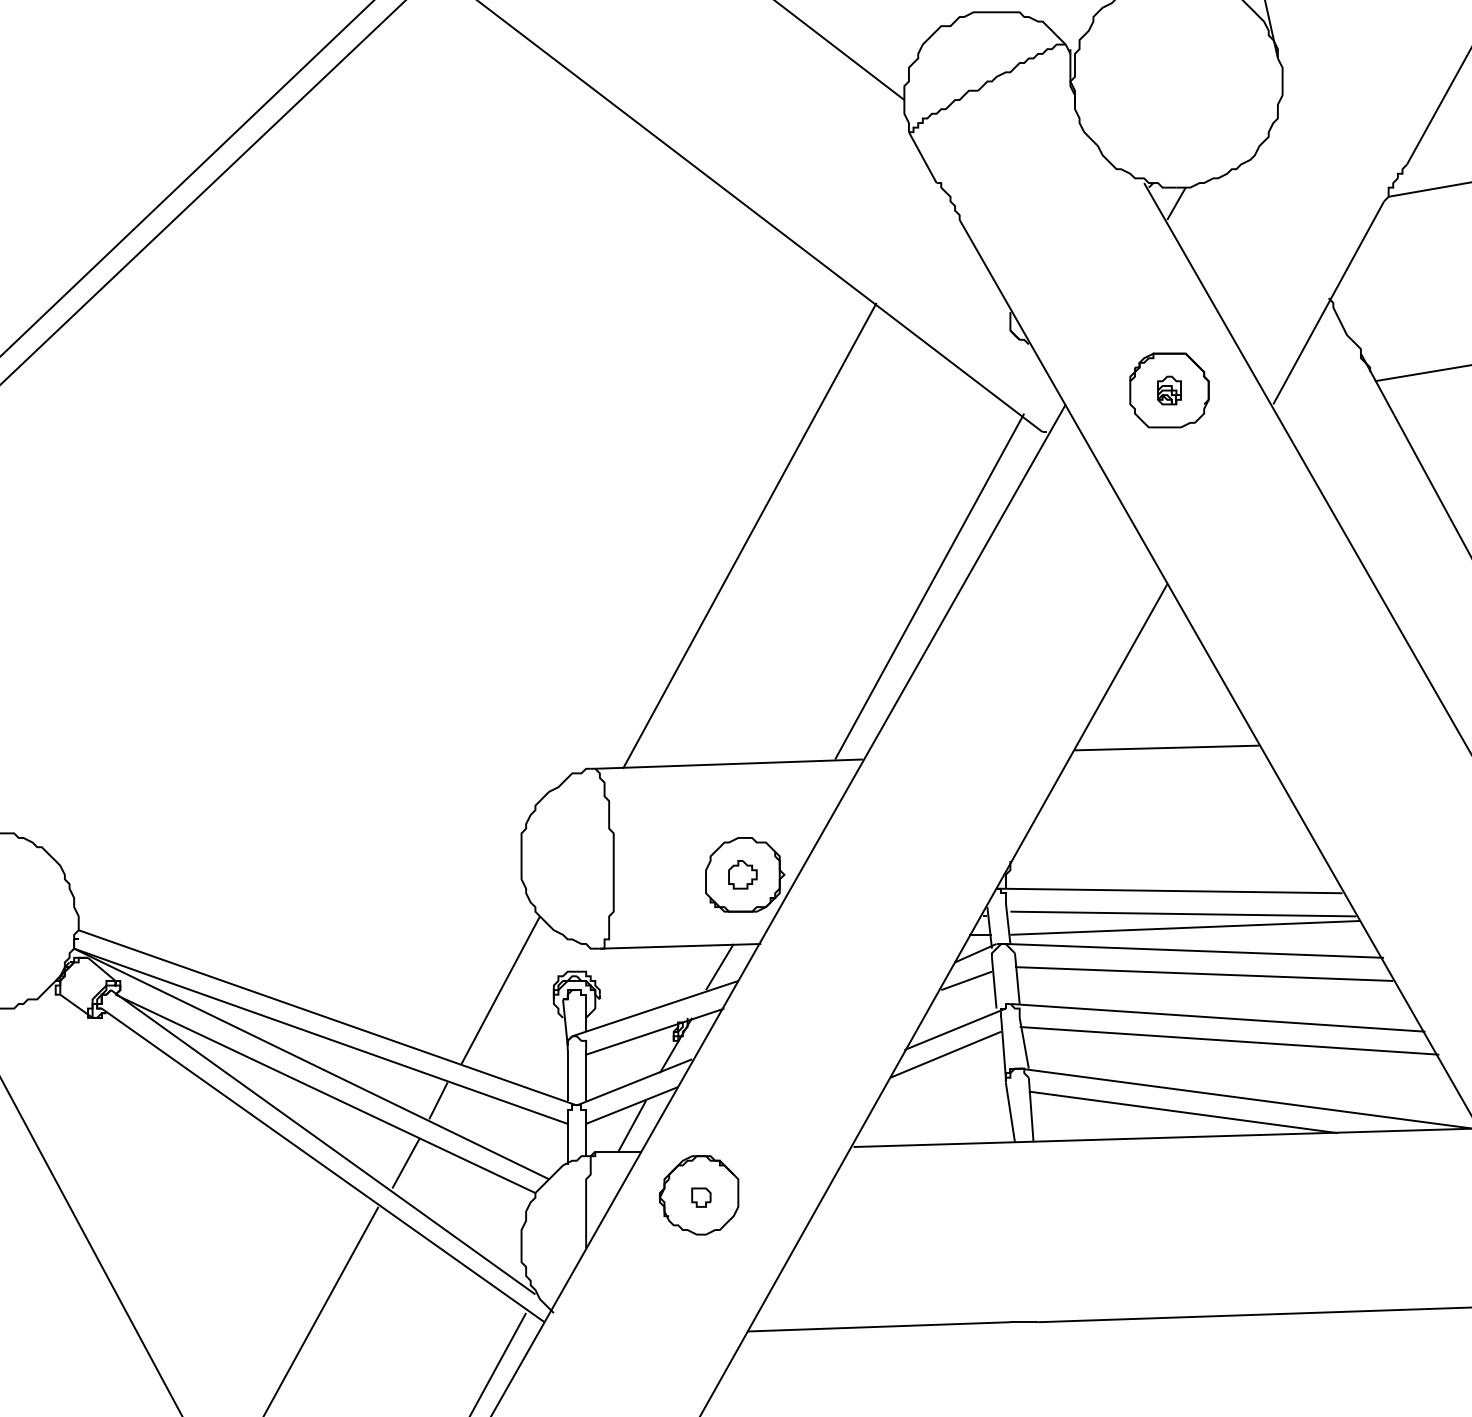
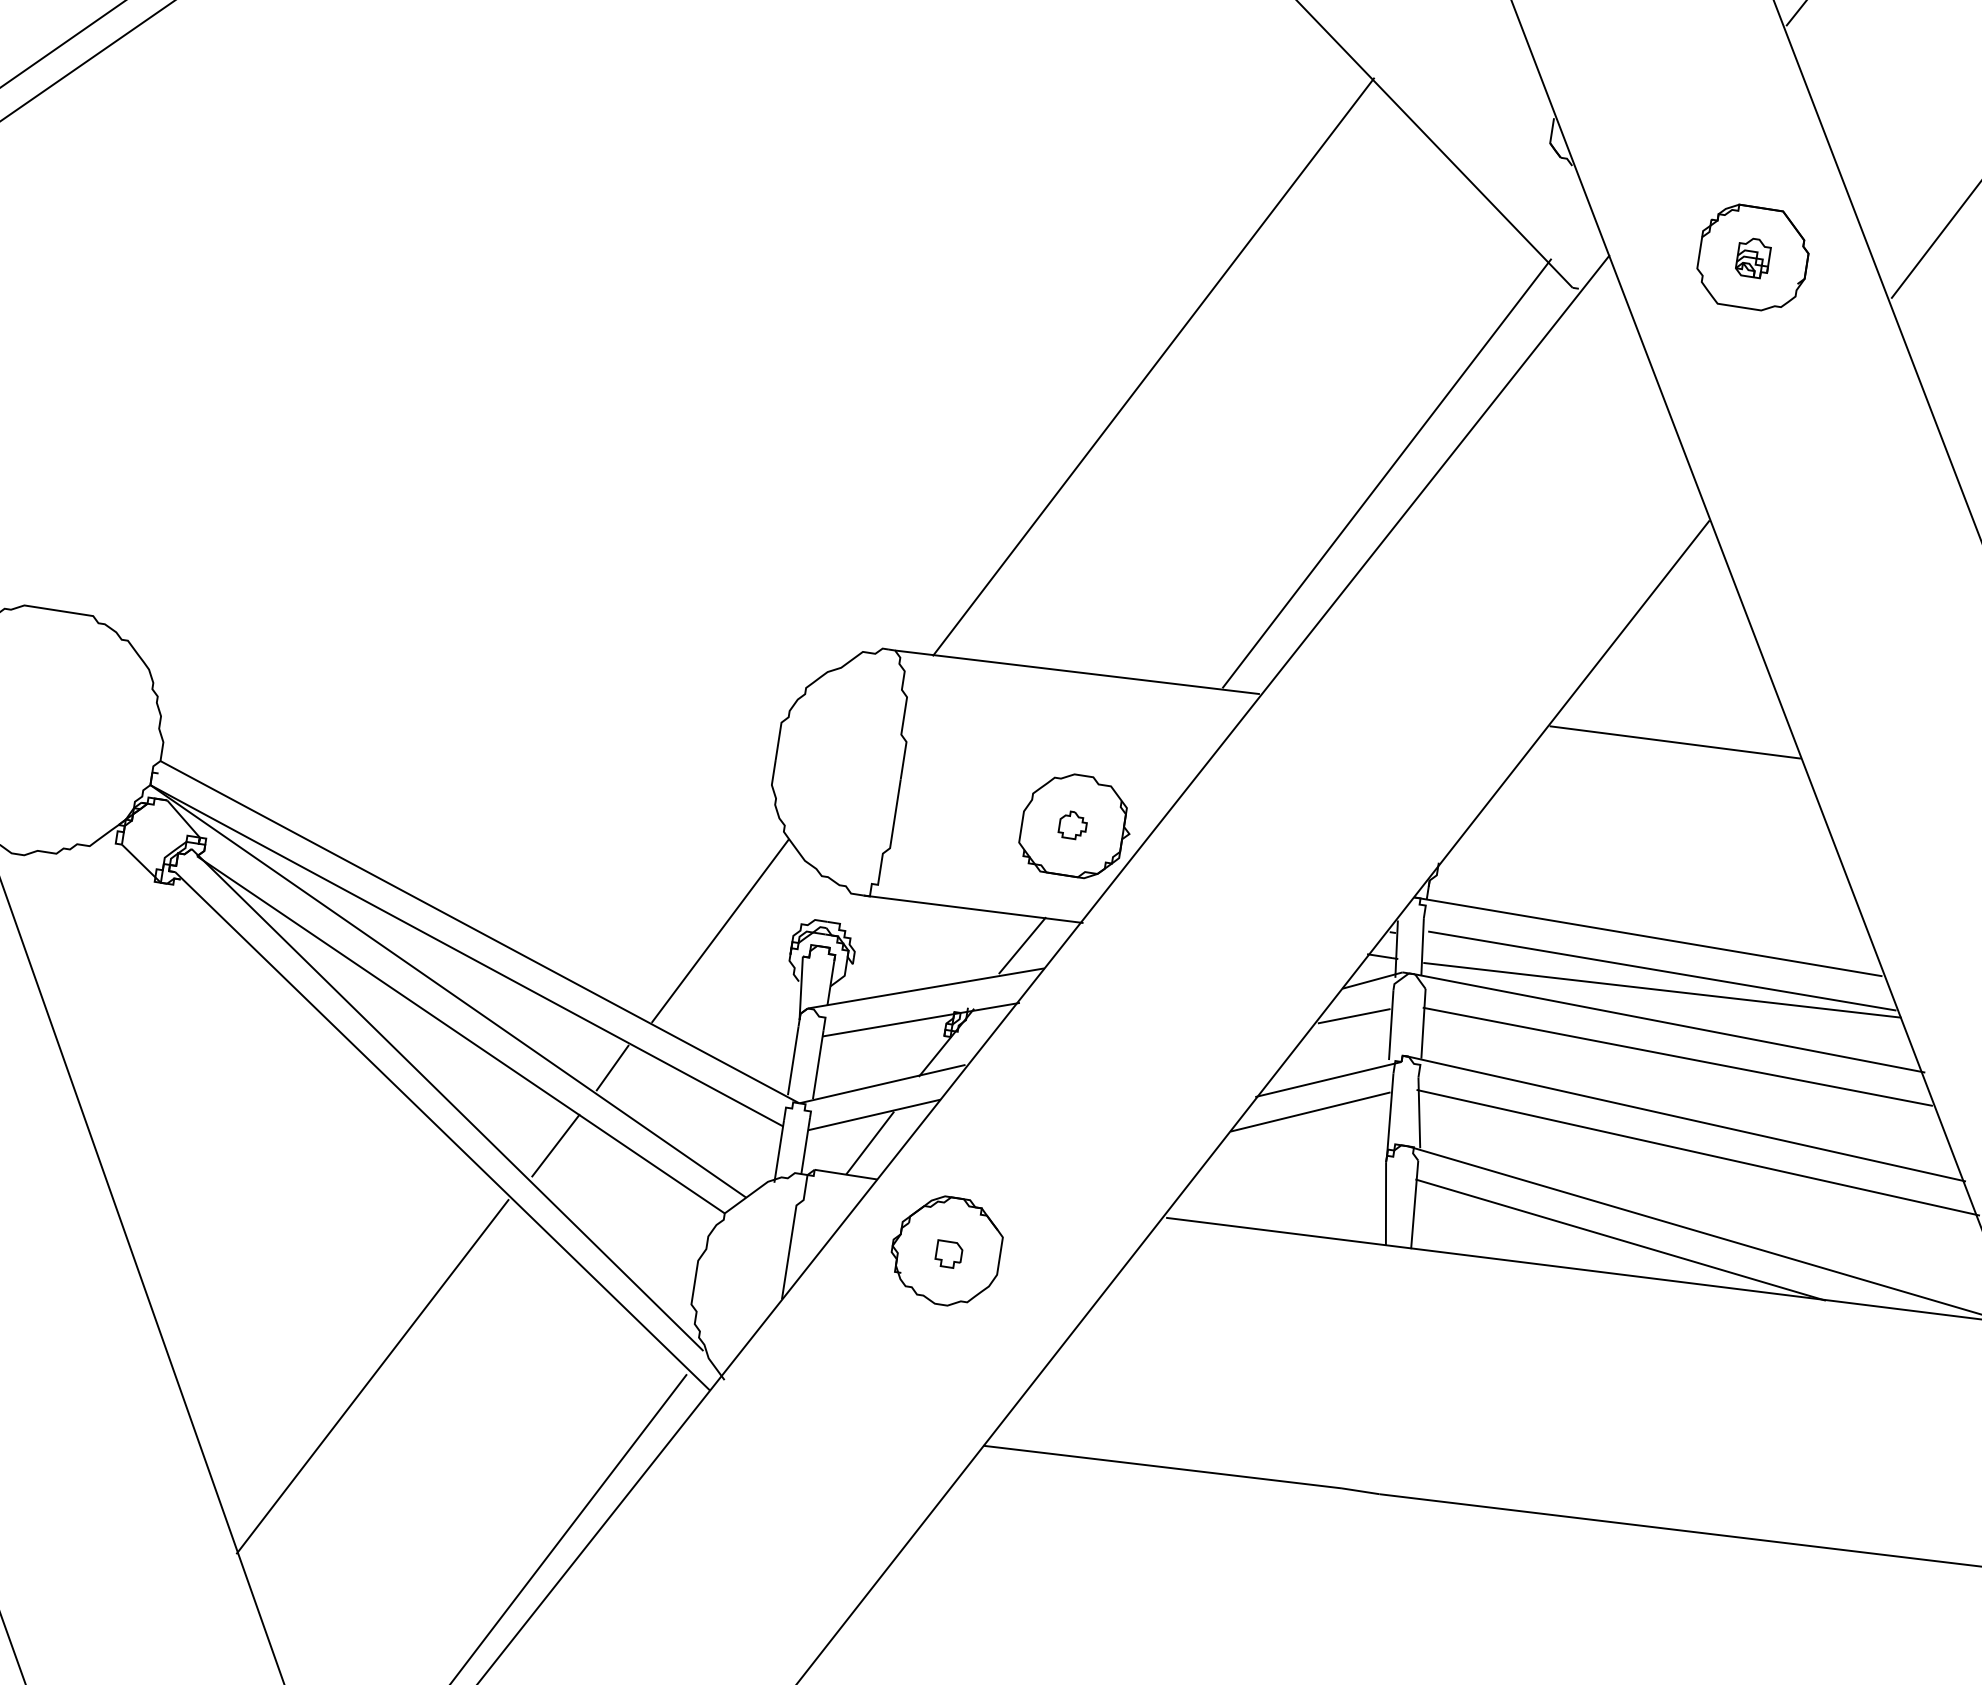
part: (742, 874) -> (1072, 824), size x0.7

